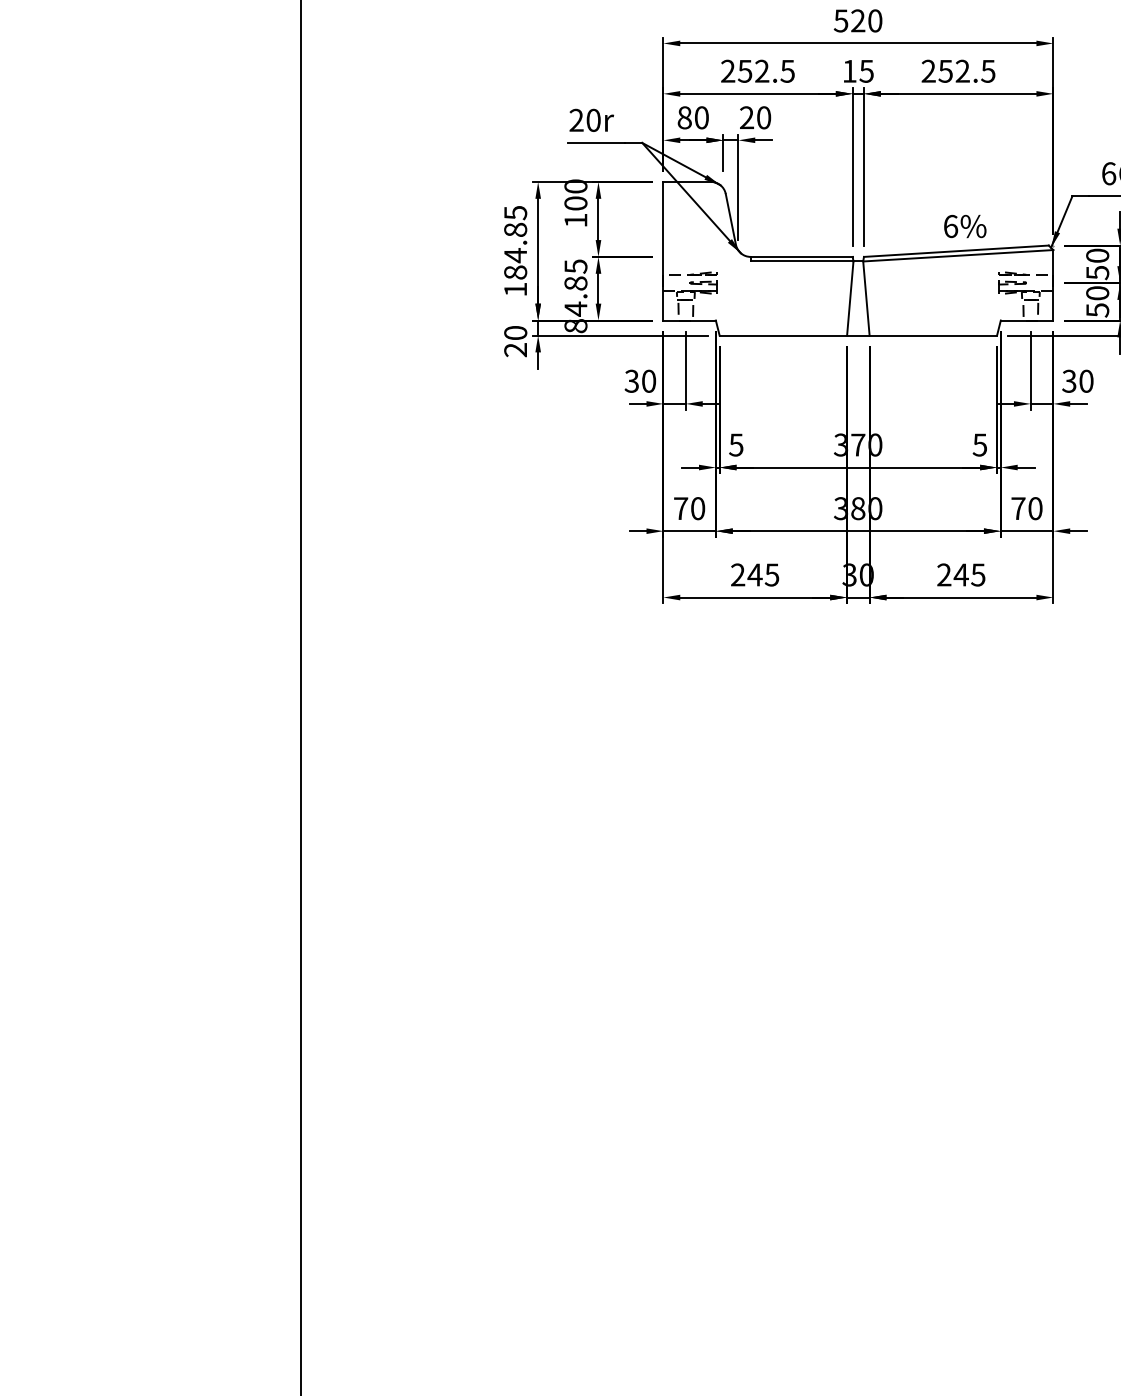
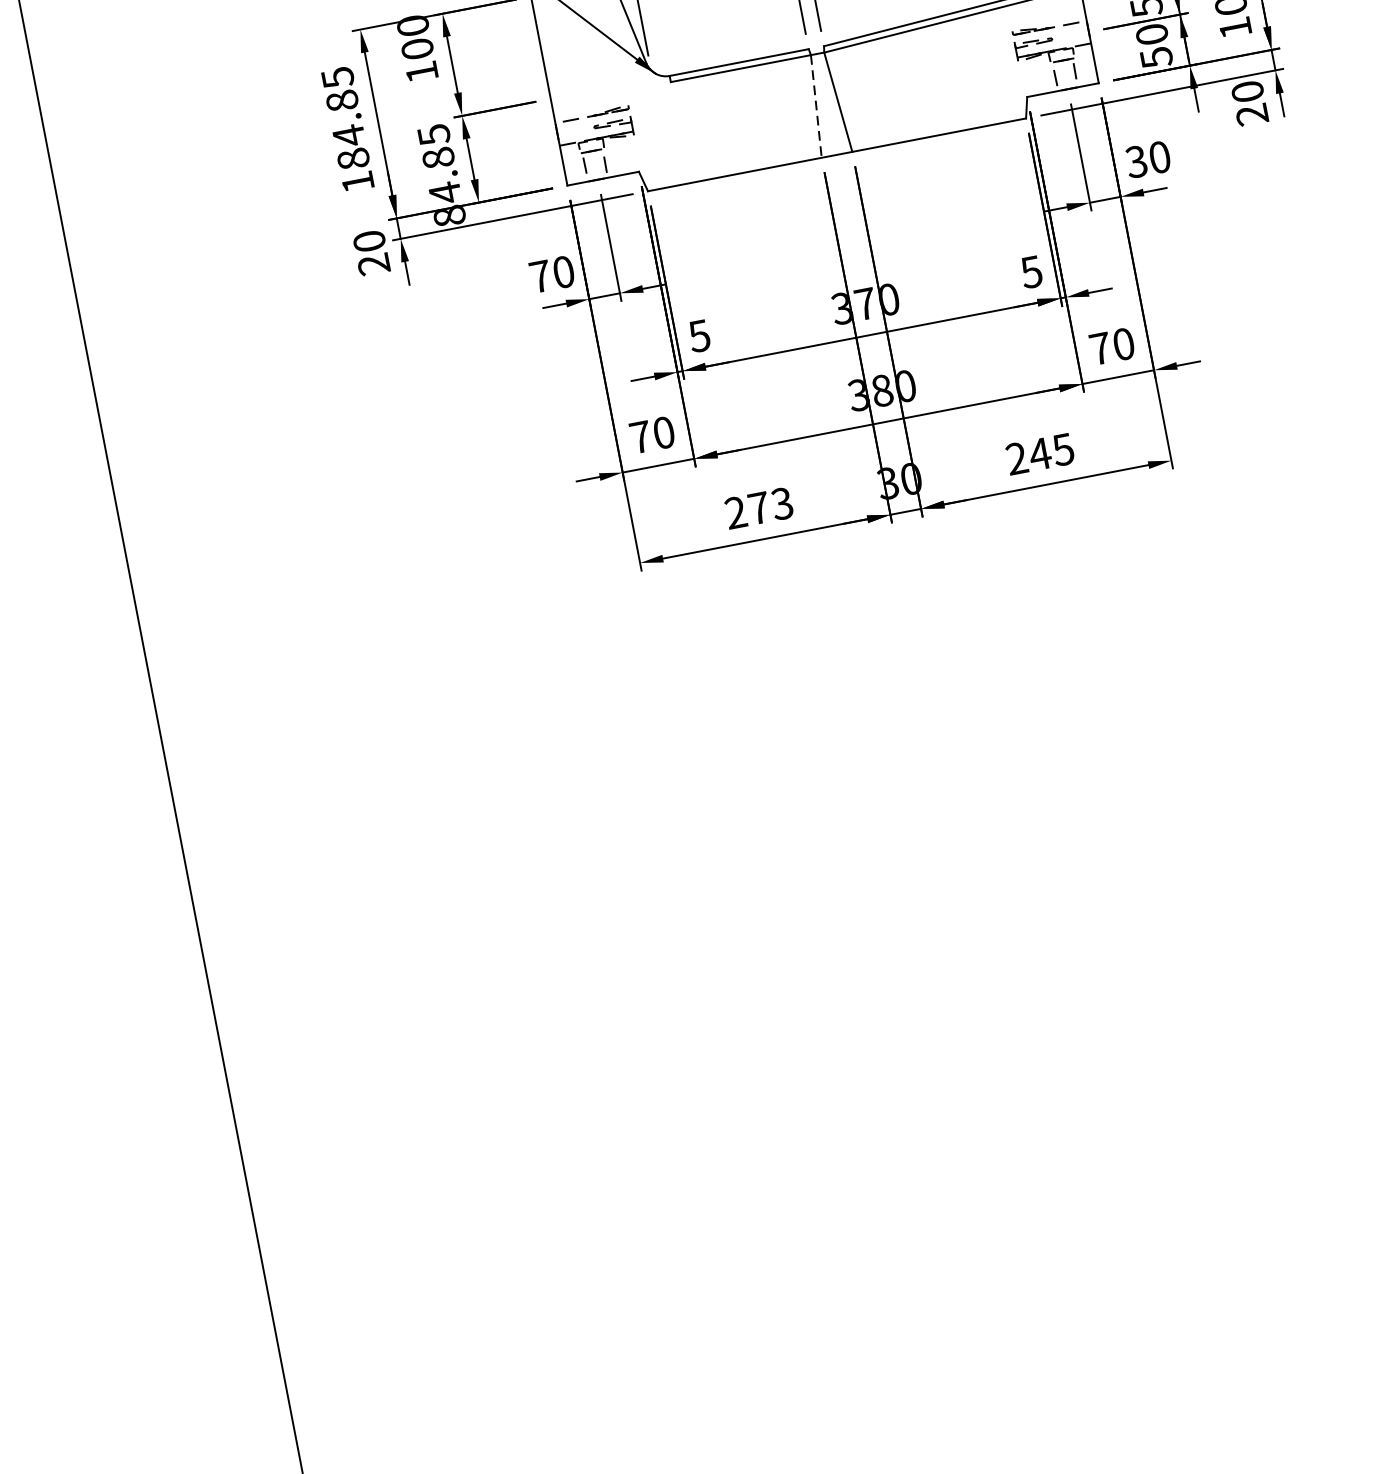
line: (850, 298) -> (816, 106), solid -> dashed
text: (631, 380) -> (539, 275), 30 -> 70
text: (763, 574) -> (770, 505), 245 -> 273

